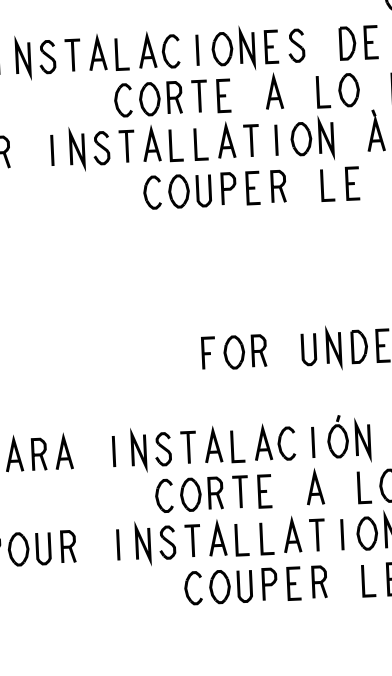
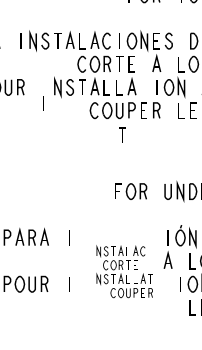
part: (251, 139) -> (122, 134), moved
line: (52, 150) -> (43, 103), moved
part: (228, 514) -> (124, 271), size x0.6

